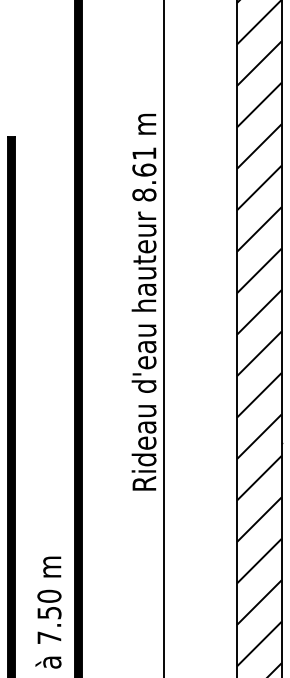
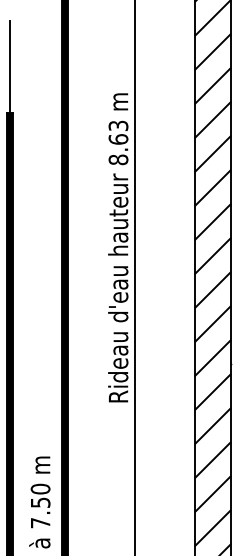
line: (11, 81) -> (9, 66), added
text: (144, 153) -> (118, 125), 8.61 -> 8.63

